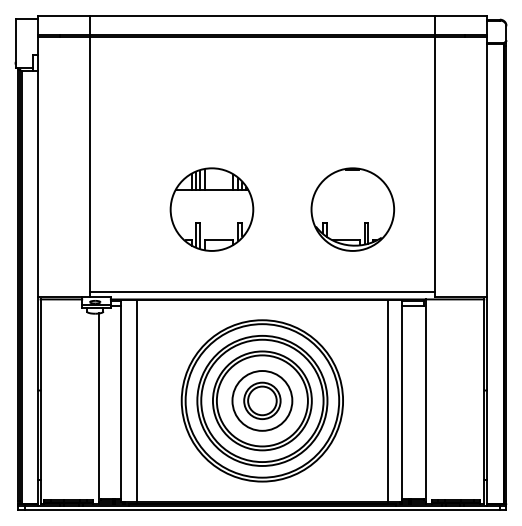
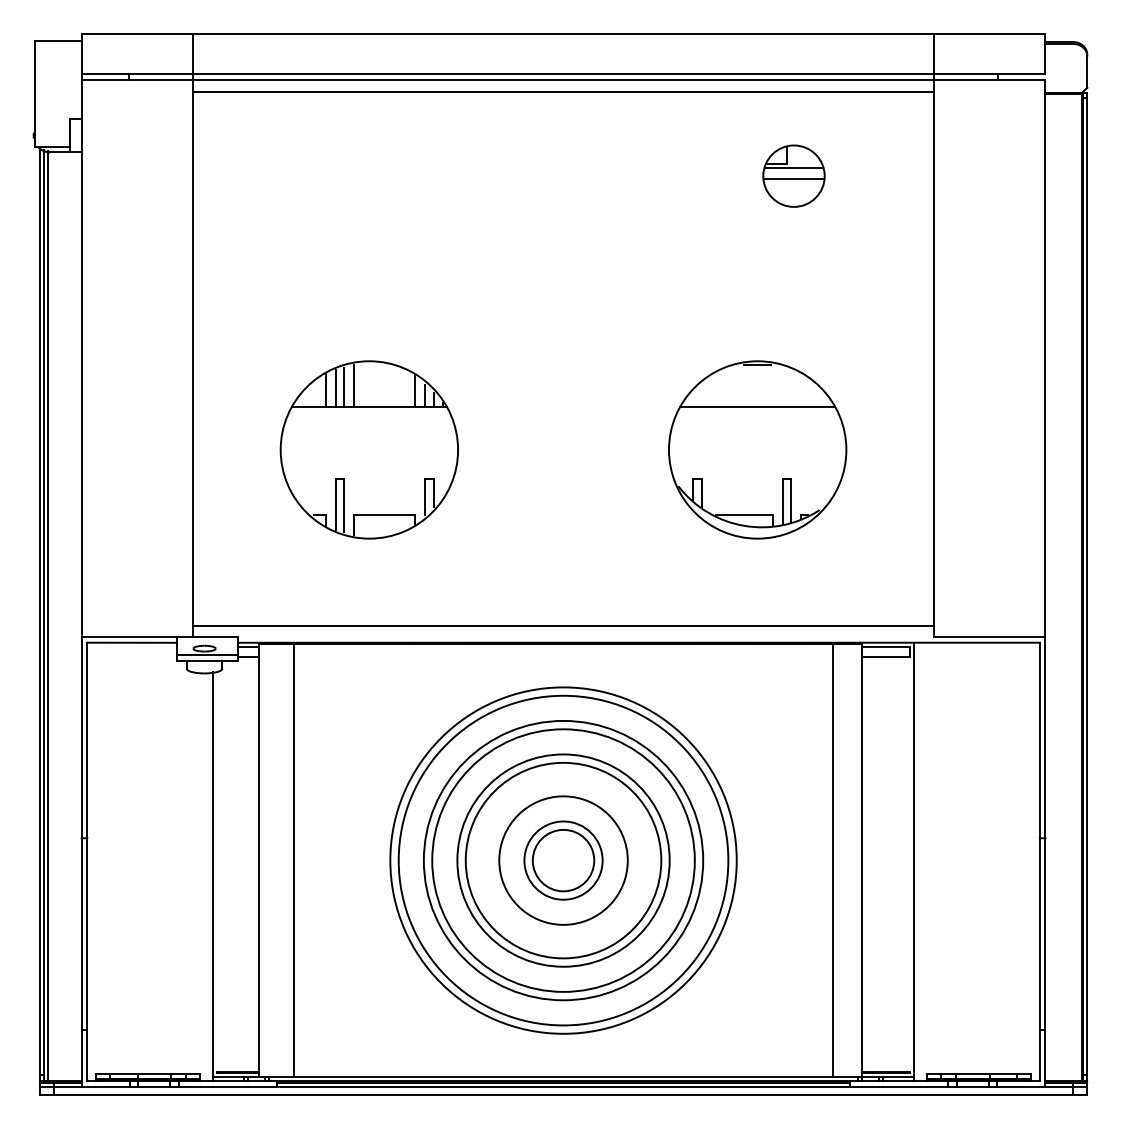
line: (262, 43) -> (563, 93), added
part: (369, 81) -> (793, 174), added
line: (352, 189) -> (756, 406), added
part: (211, 209) -> (368, 449), moved

